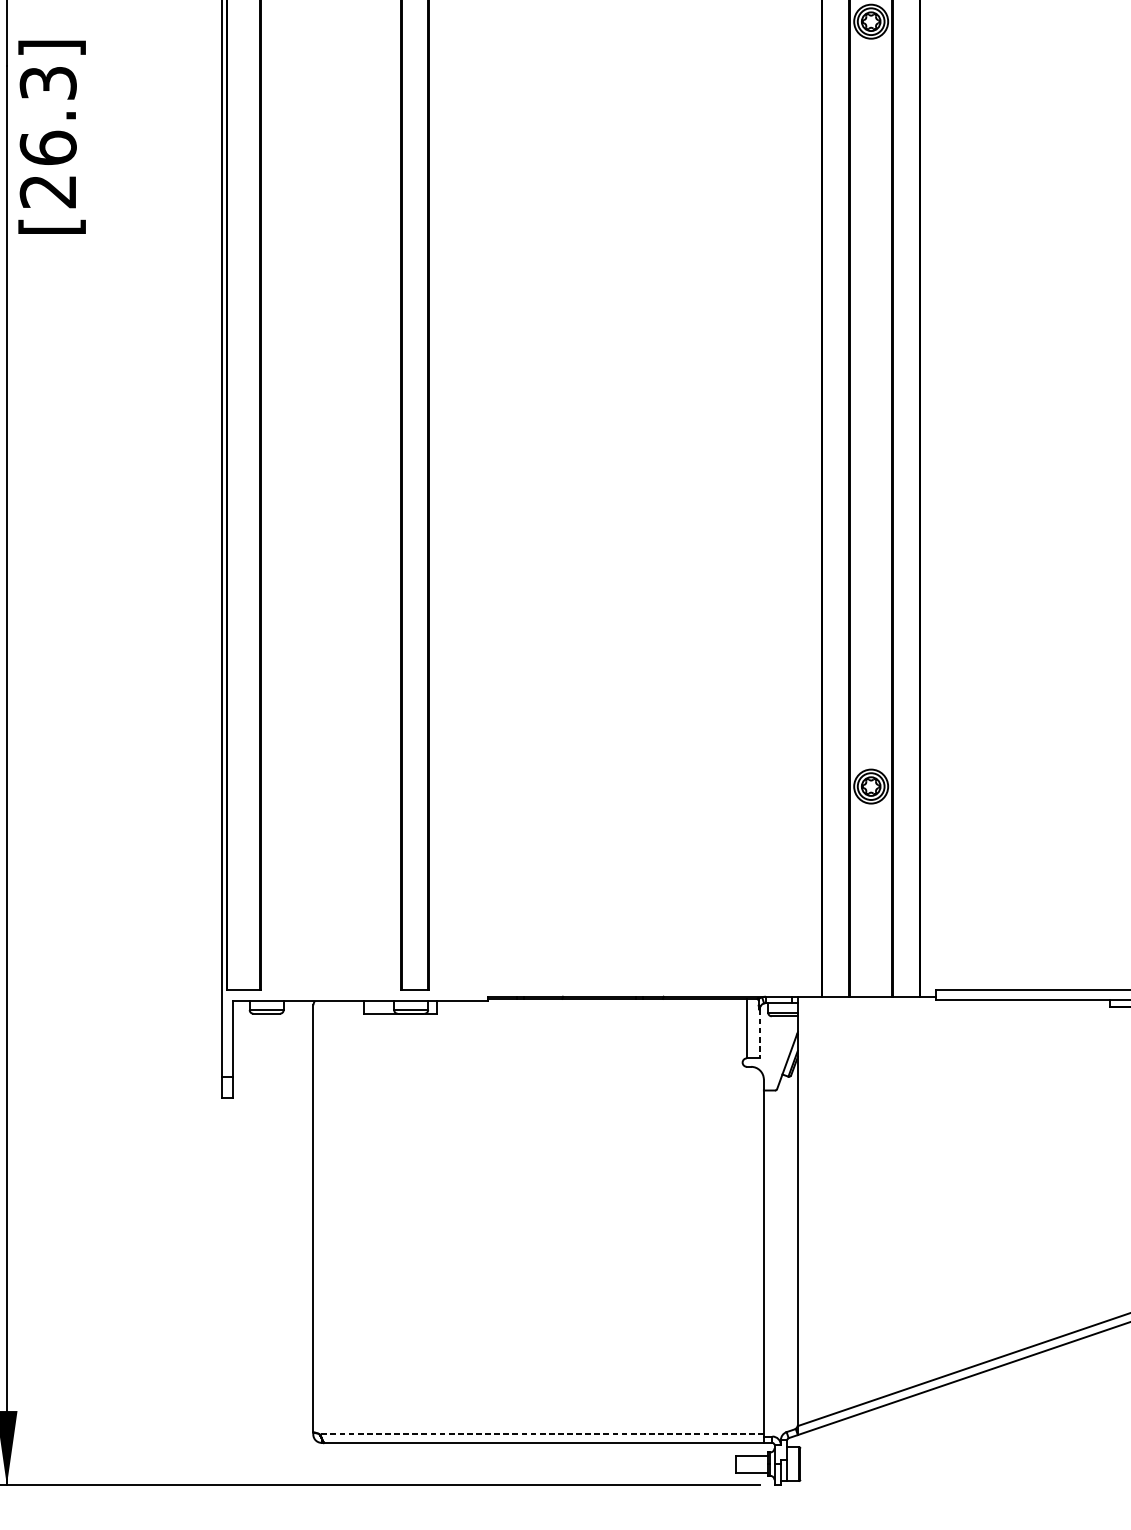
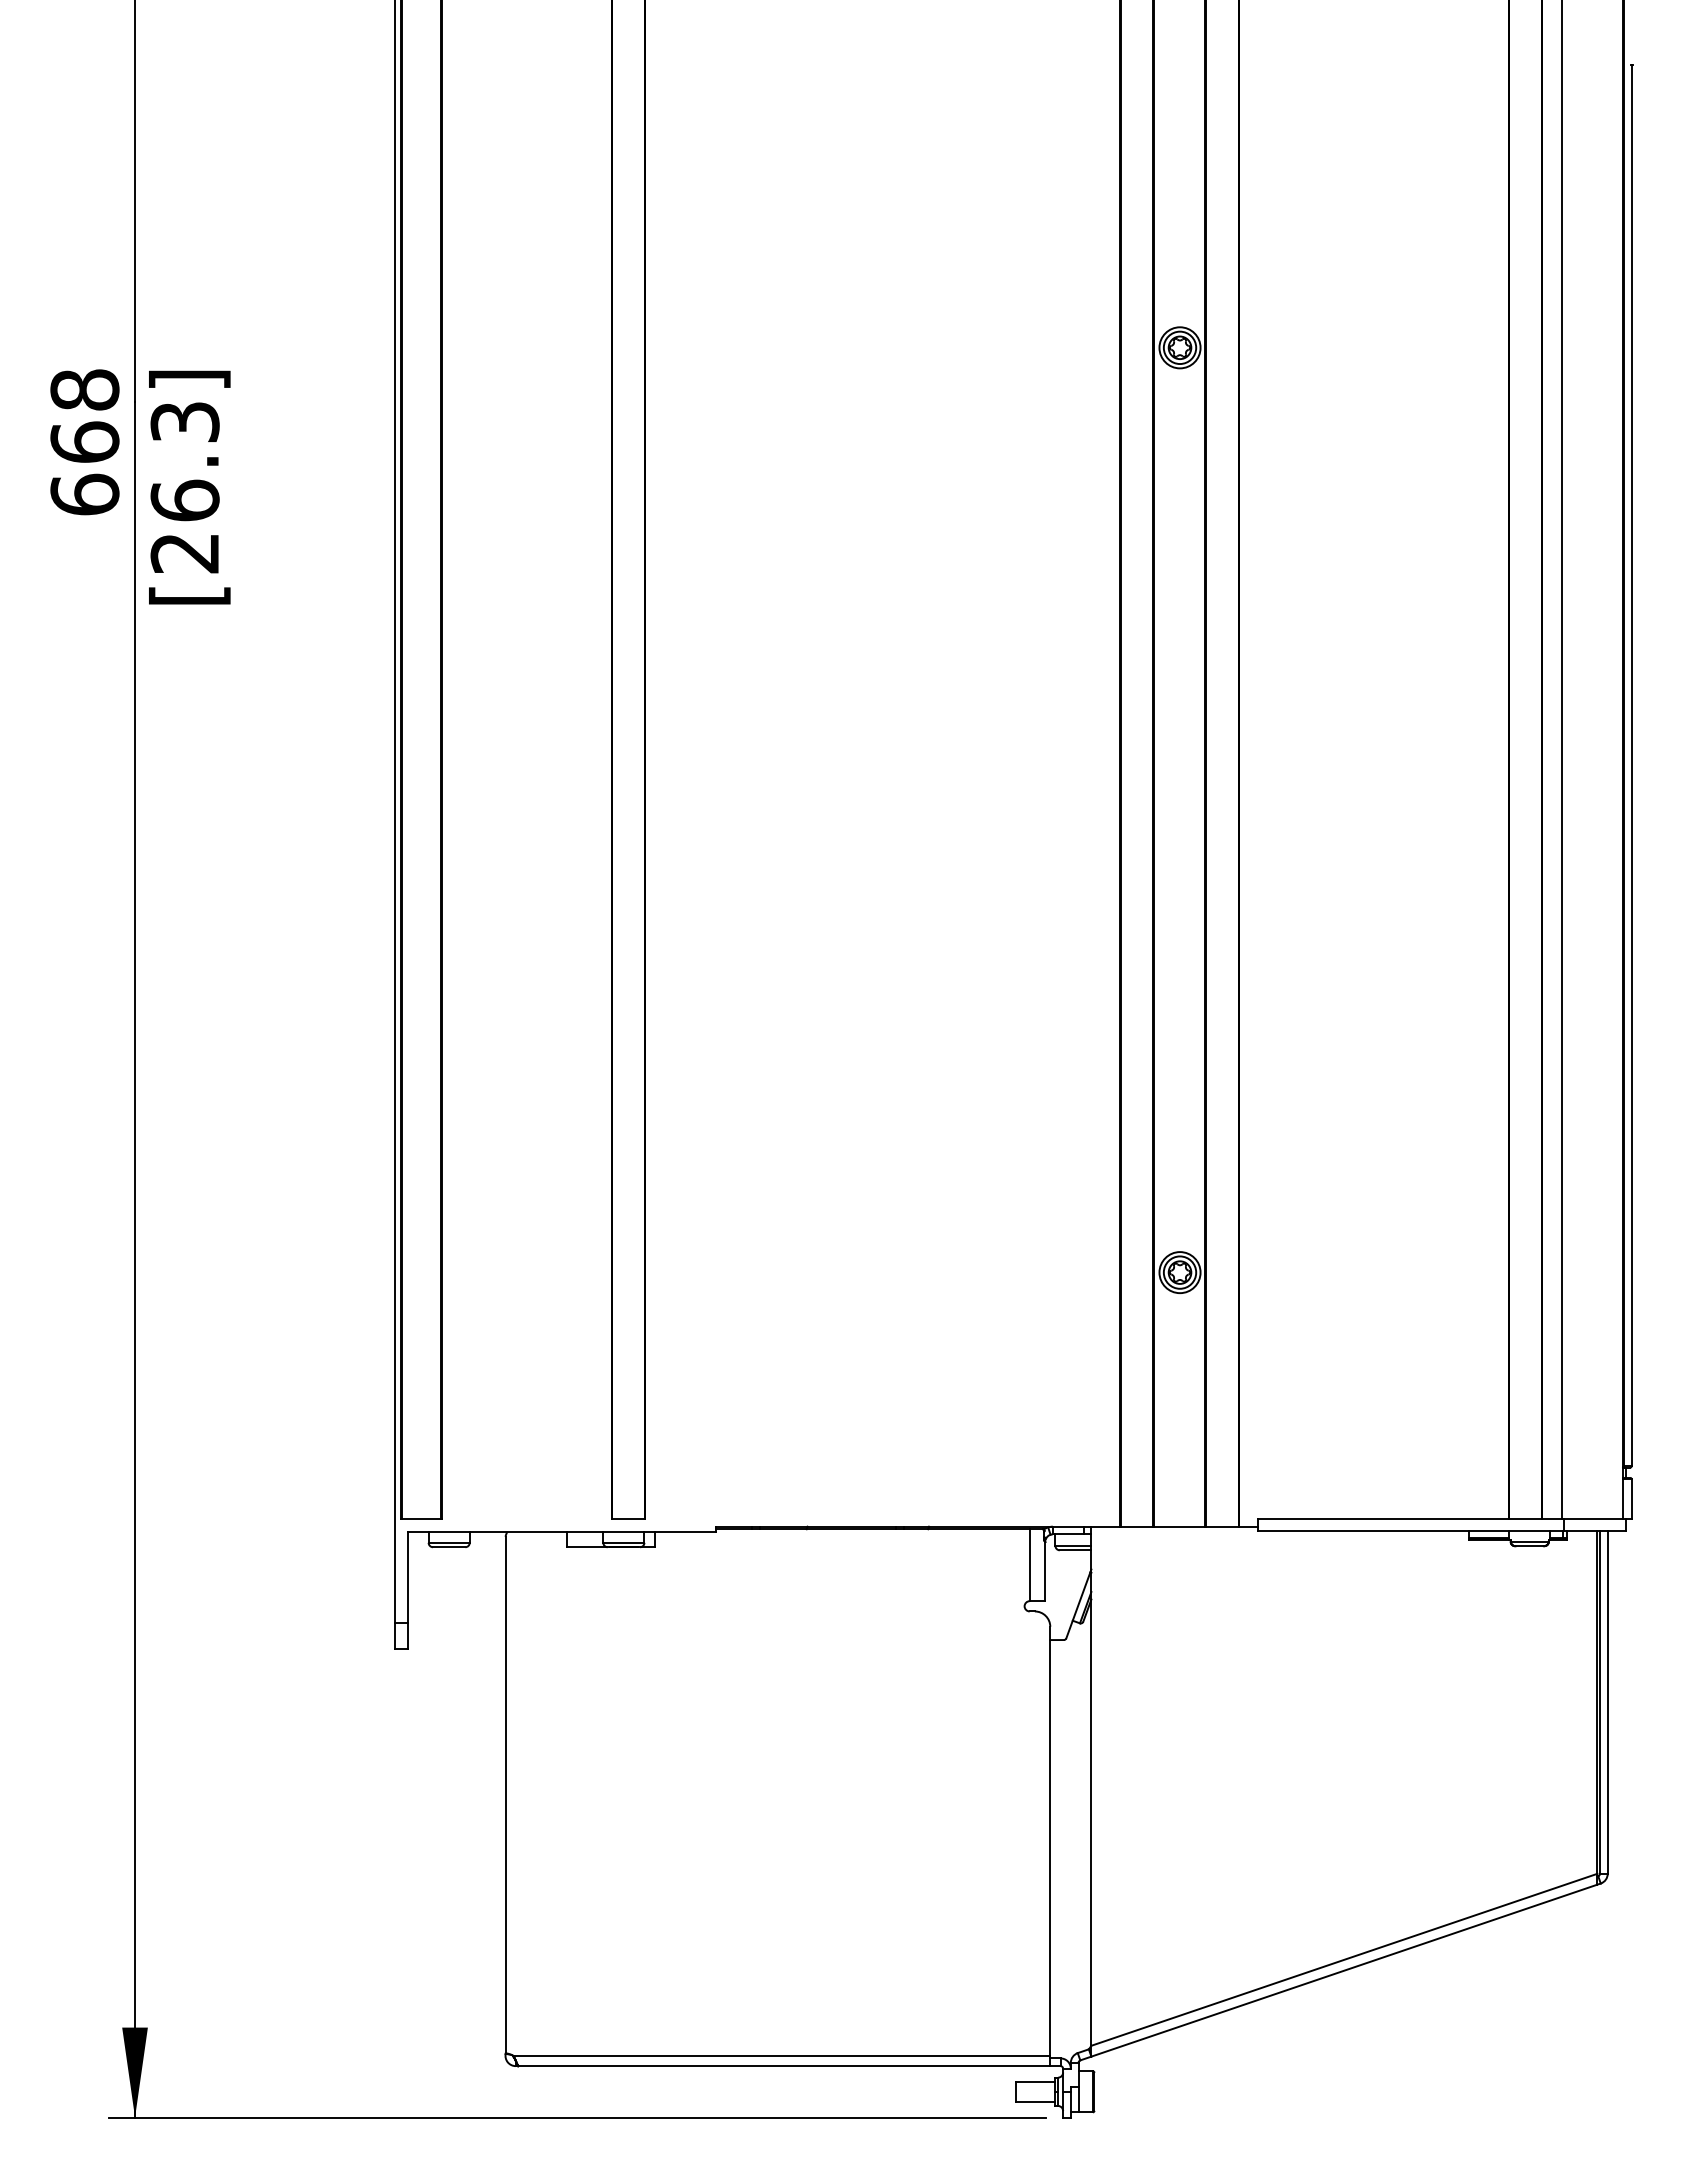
line: (759, 1033) -> (1045, 1571), dashed -> solid
line: (541, 1434) -> (781, 2055), dashed -> solid

